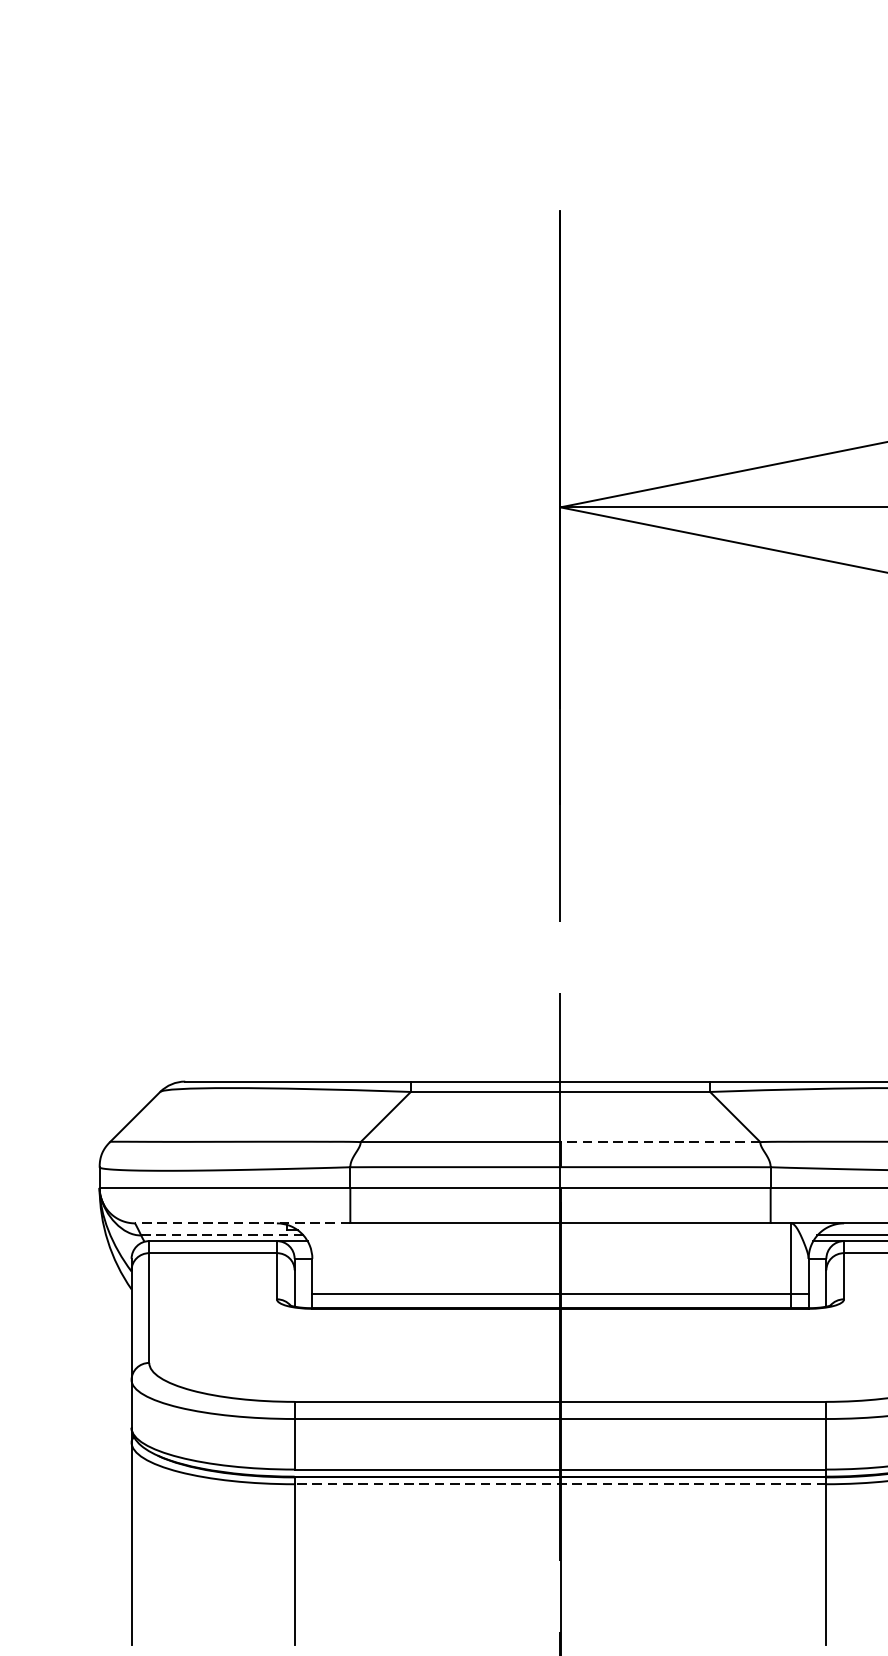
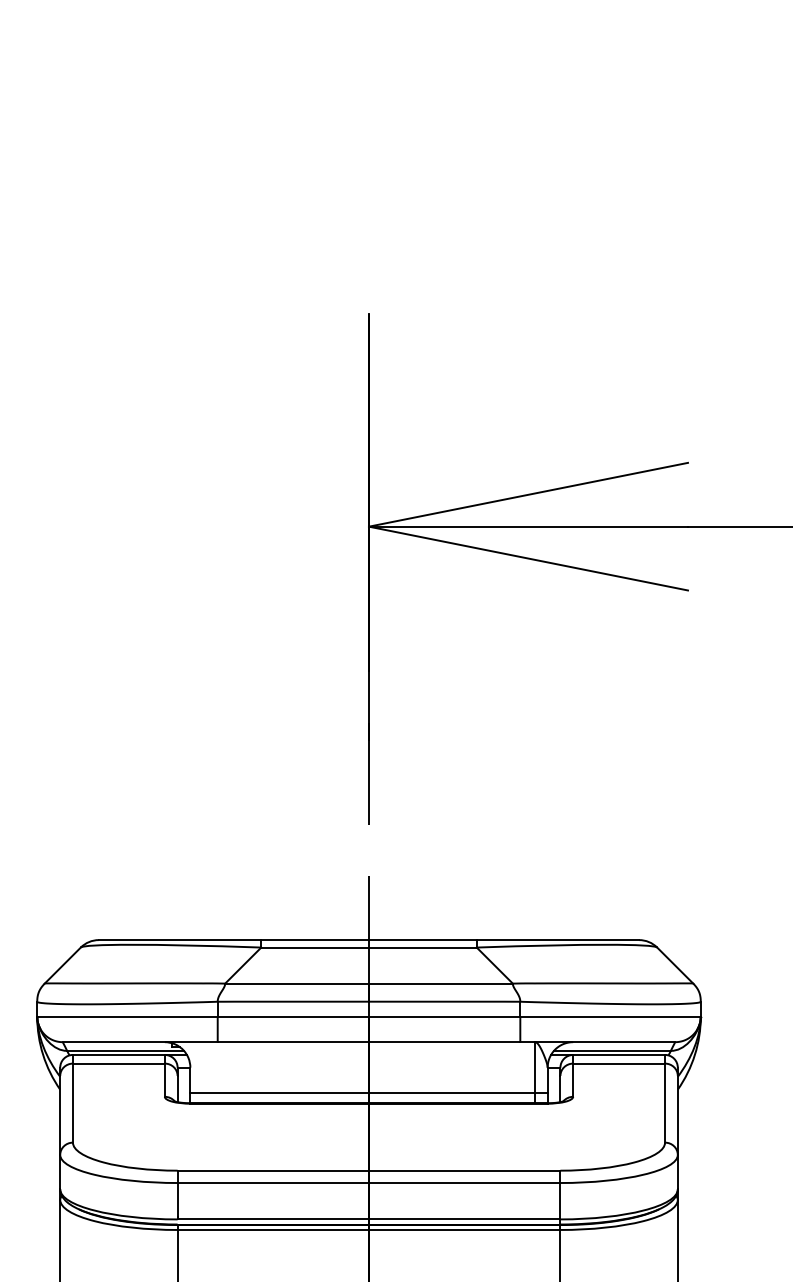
line: (659, 1141) -> (440, 983), dashed -> solid
line: (241, 1223) -> (139, 1042), dashed -> solid
line: (222, 1234) -> (125, 1050), dashed -> solid
line: (559, 1483) -> (368, 1229), dashed -> solid

